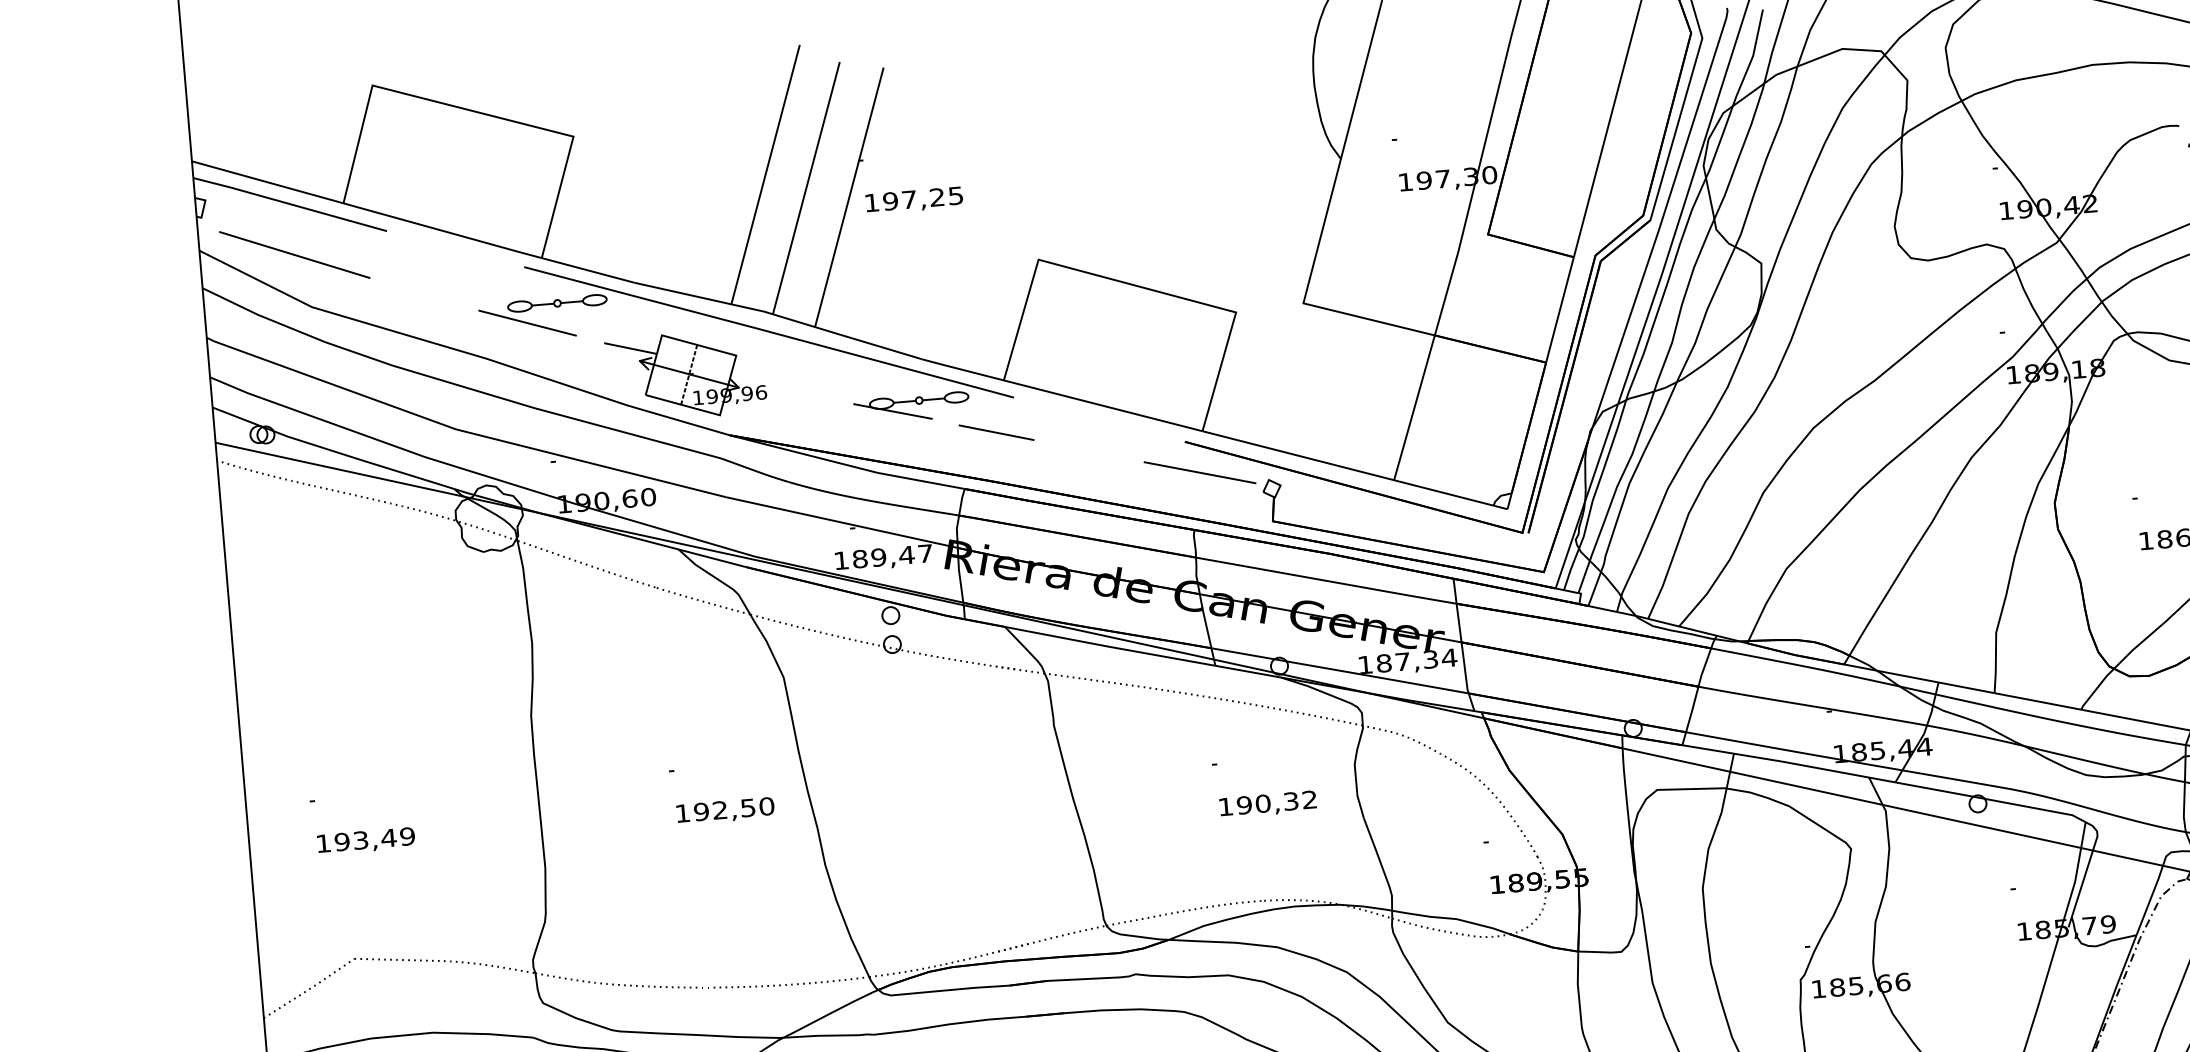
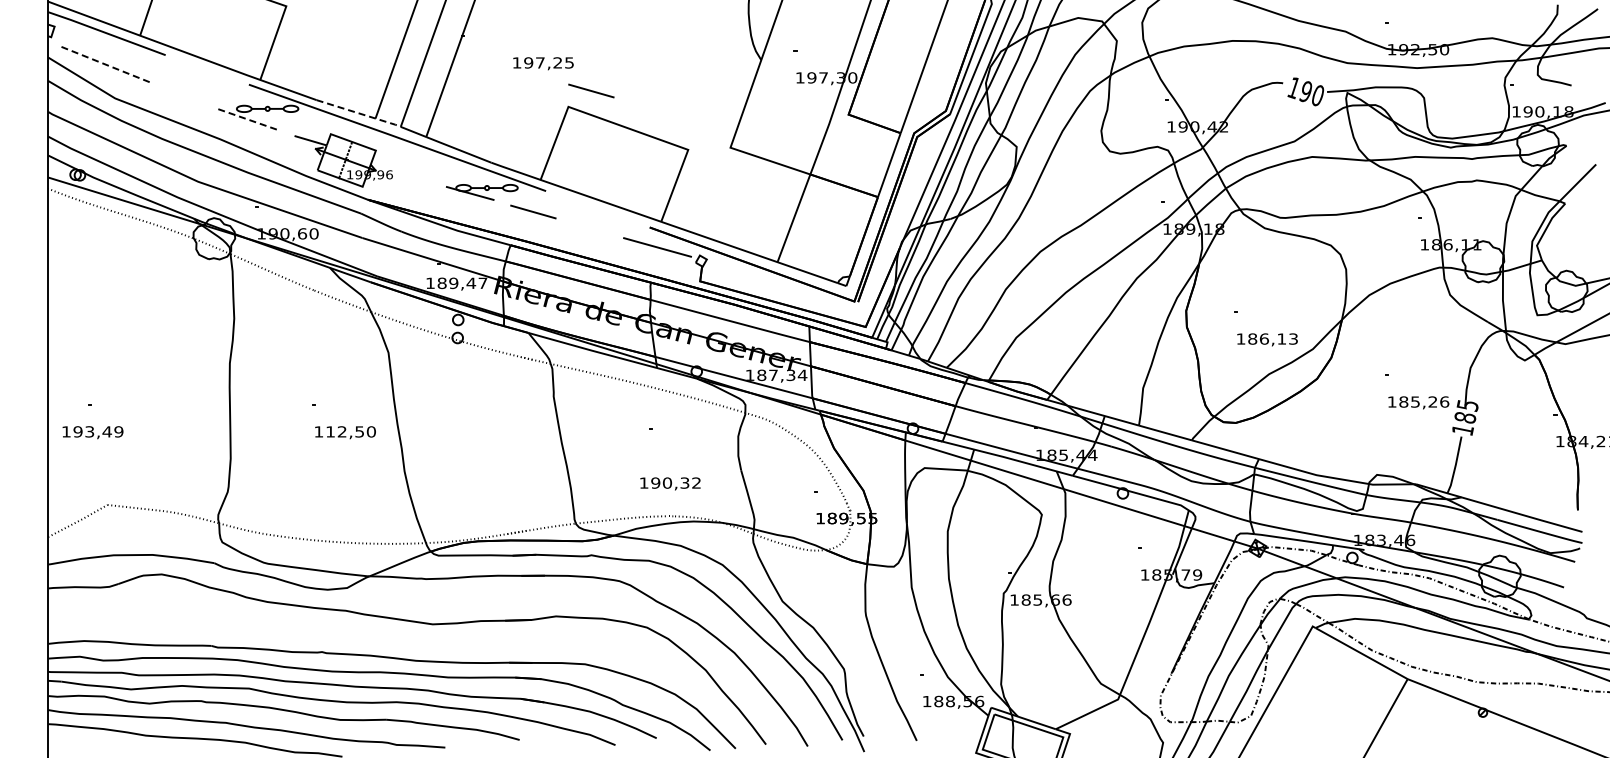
text: (914, 200) -> (543, 63), moved
line: (1073, 230) -> (591, 90), added
line: (295, 255) -> (107, 65), solid -> dashed
line: (705, 298) -> (359, 113), solid -> dashed
line: (528, 322) -> (248, 119), solid -> dashed
text: (1268, 803) -> (670, 483), moved
text: (701, 811) -> (330, 431), 192,50 -> 112,50
text: (365, 841) -> (92, 432), moved

